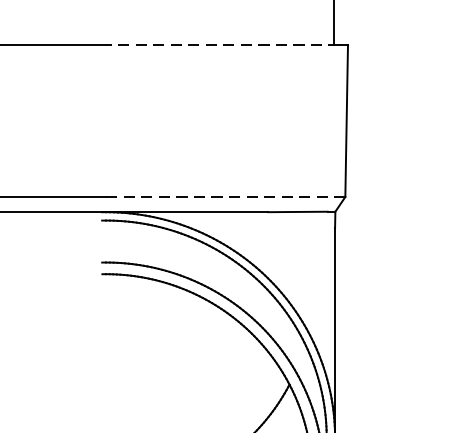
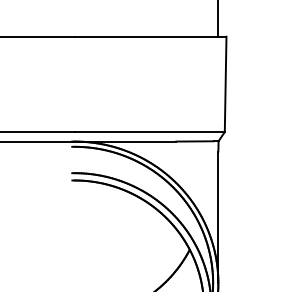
line: (222, 44) -> (147, 36), dashed -> solid
line: (225, 197) -> (149, 132), dashed -> solid

